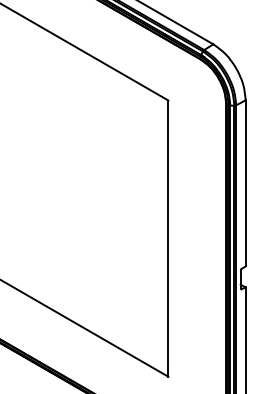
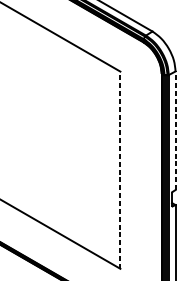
line: (245, 182) -> (175, 130), solid -> dashed
line: (168, 238) -> (120, 170), solid -> dashed

